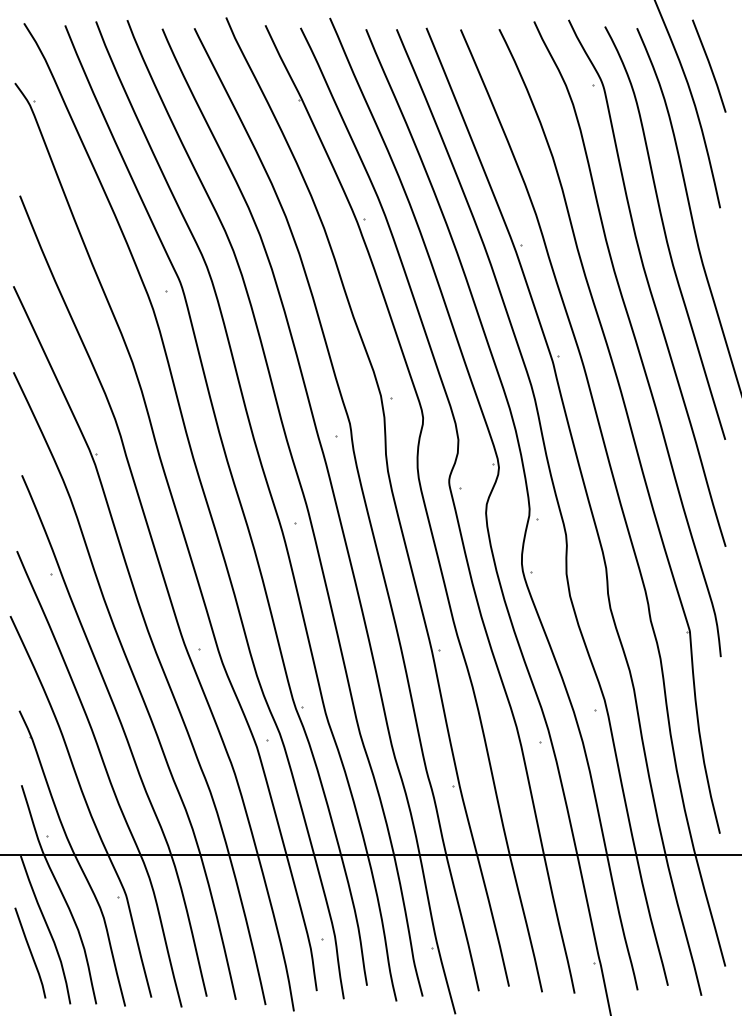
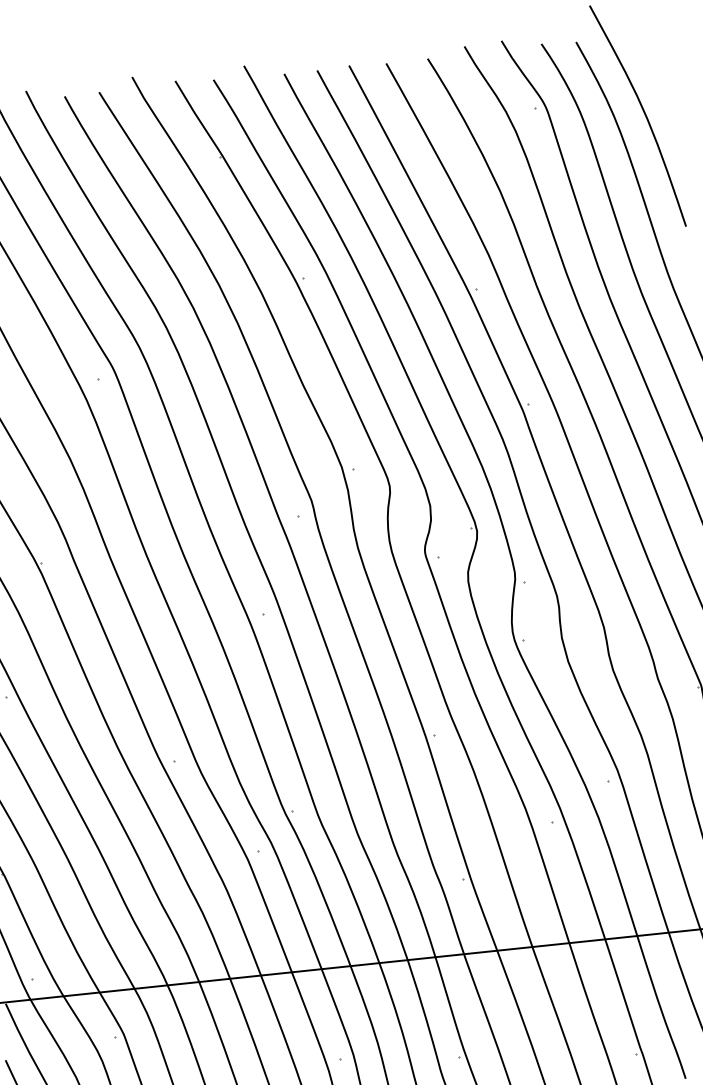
line: (709, 65) -> (658, 74), removed

